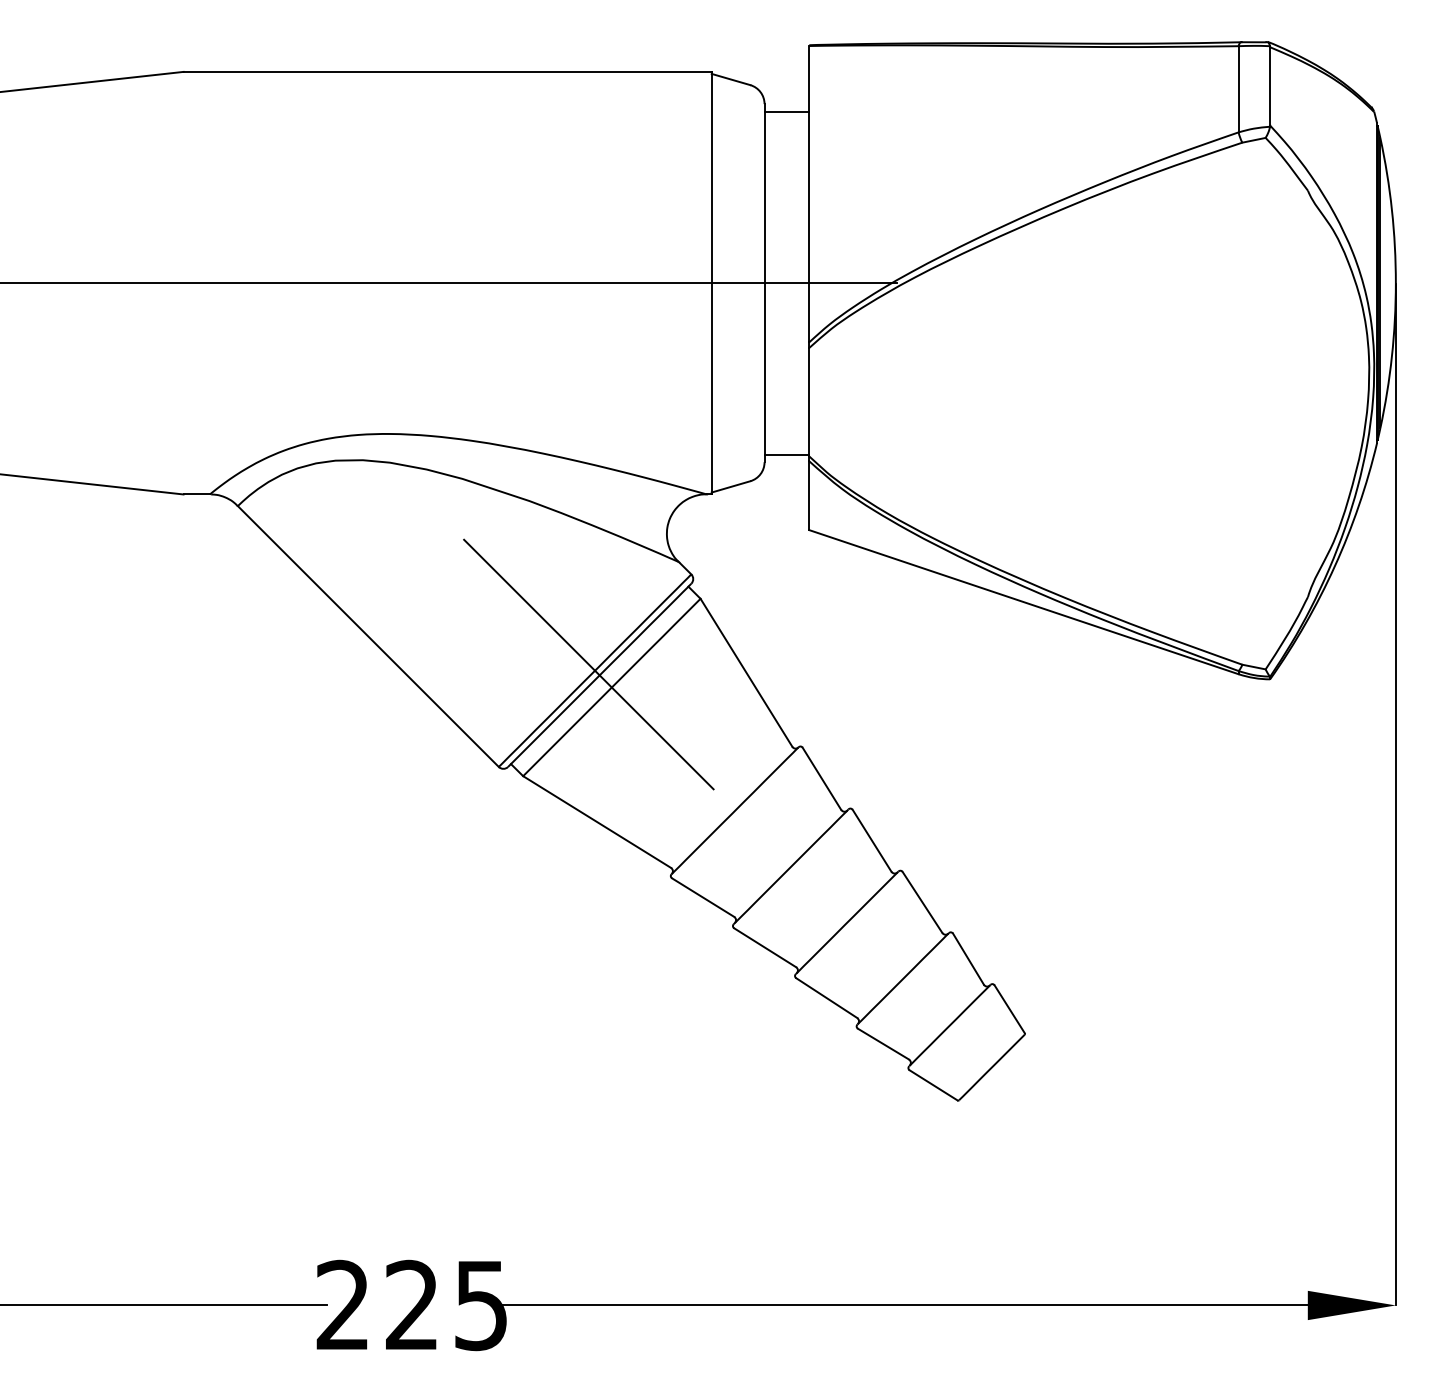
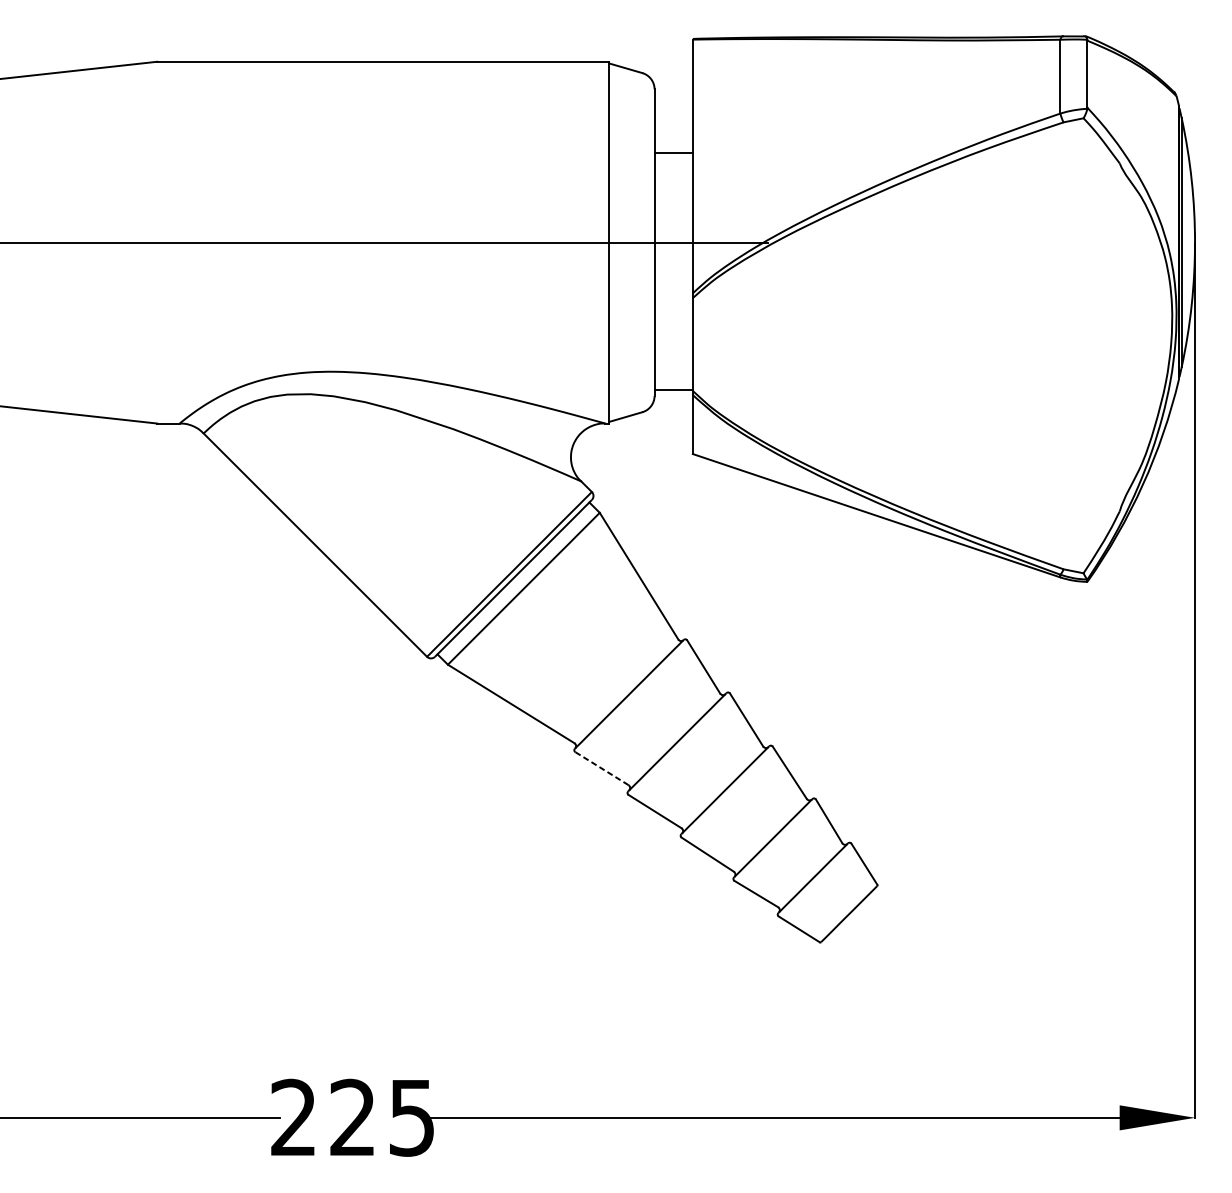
line: (786, 111) -> (673, 153), moved
line: (588, 664) -> (503, 569), removed
line: (703, 897) -> (602, 768), solid -> dashed

